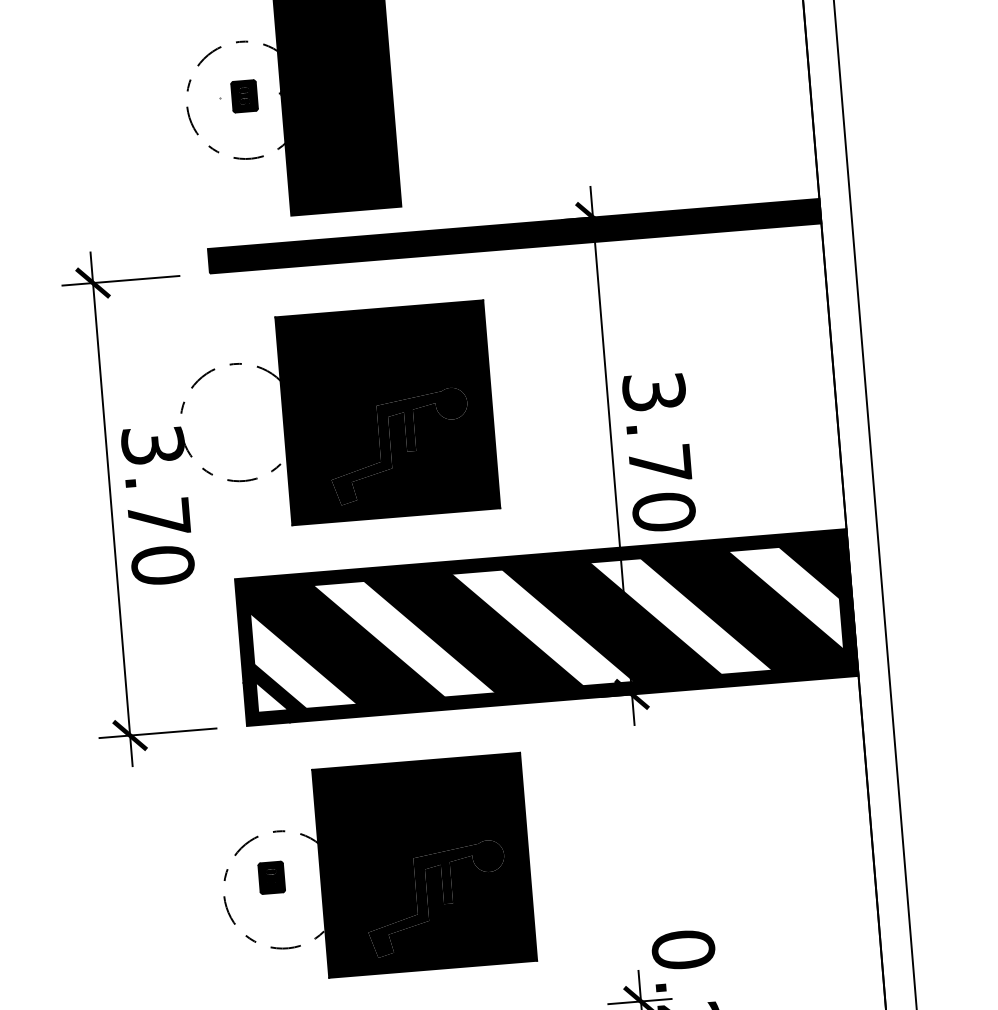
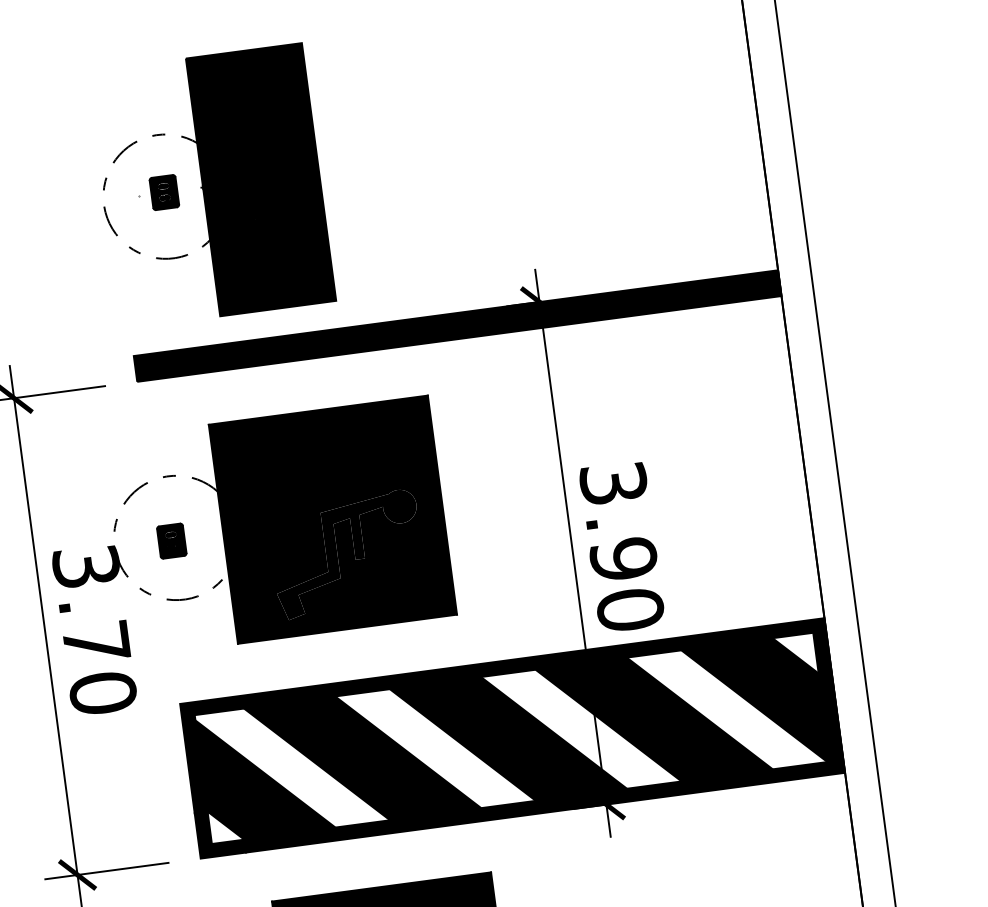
part: (234, 425) -> (171, 541), added
text: (660, 462) -> (624, 557), 3.70 -> 3.90

